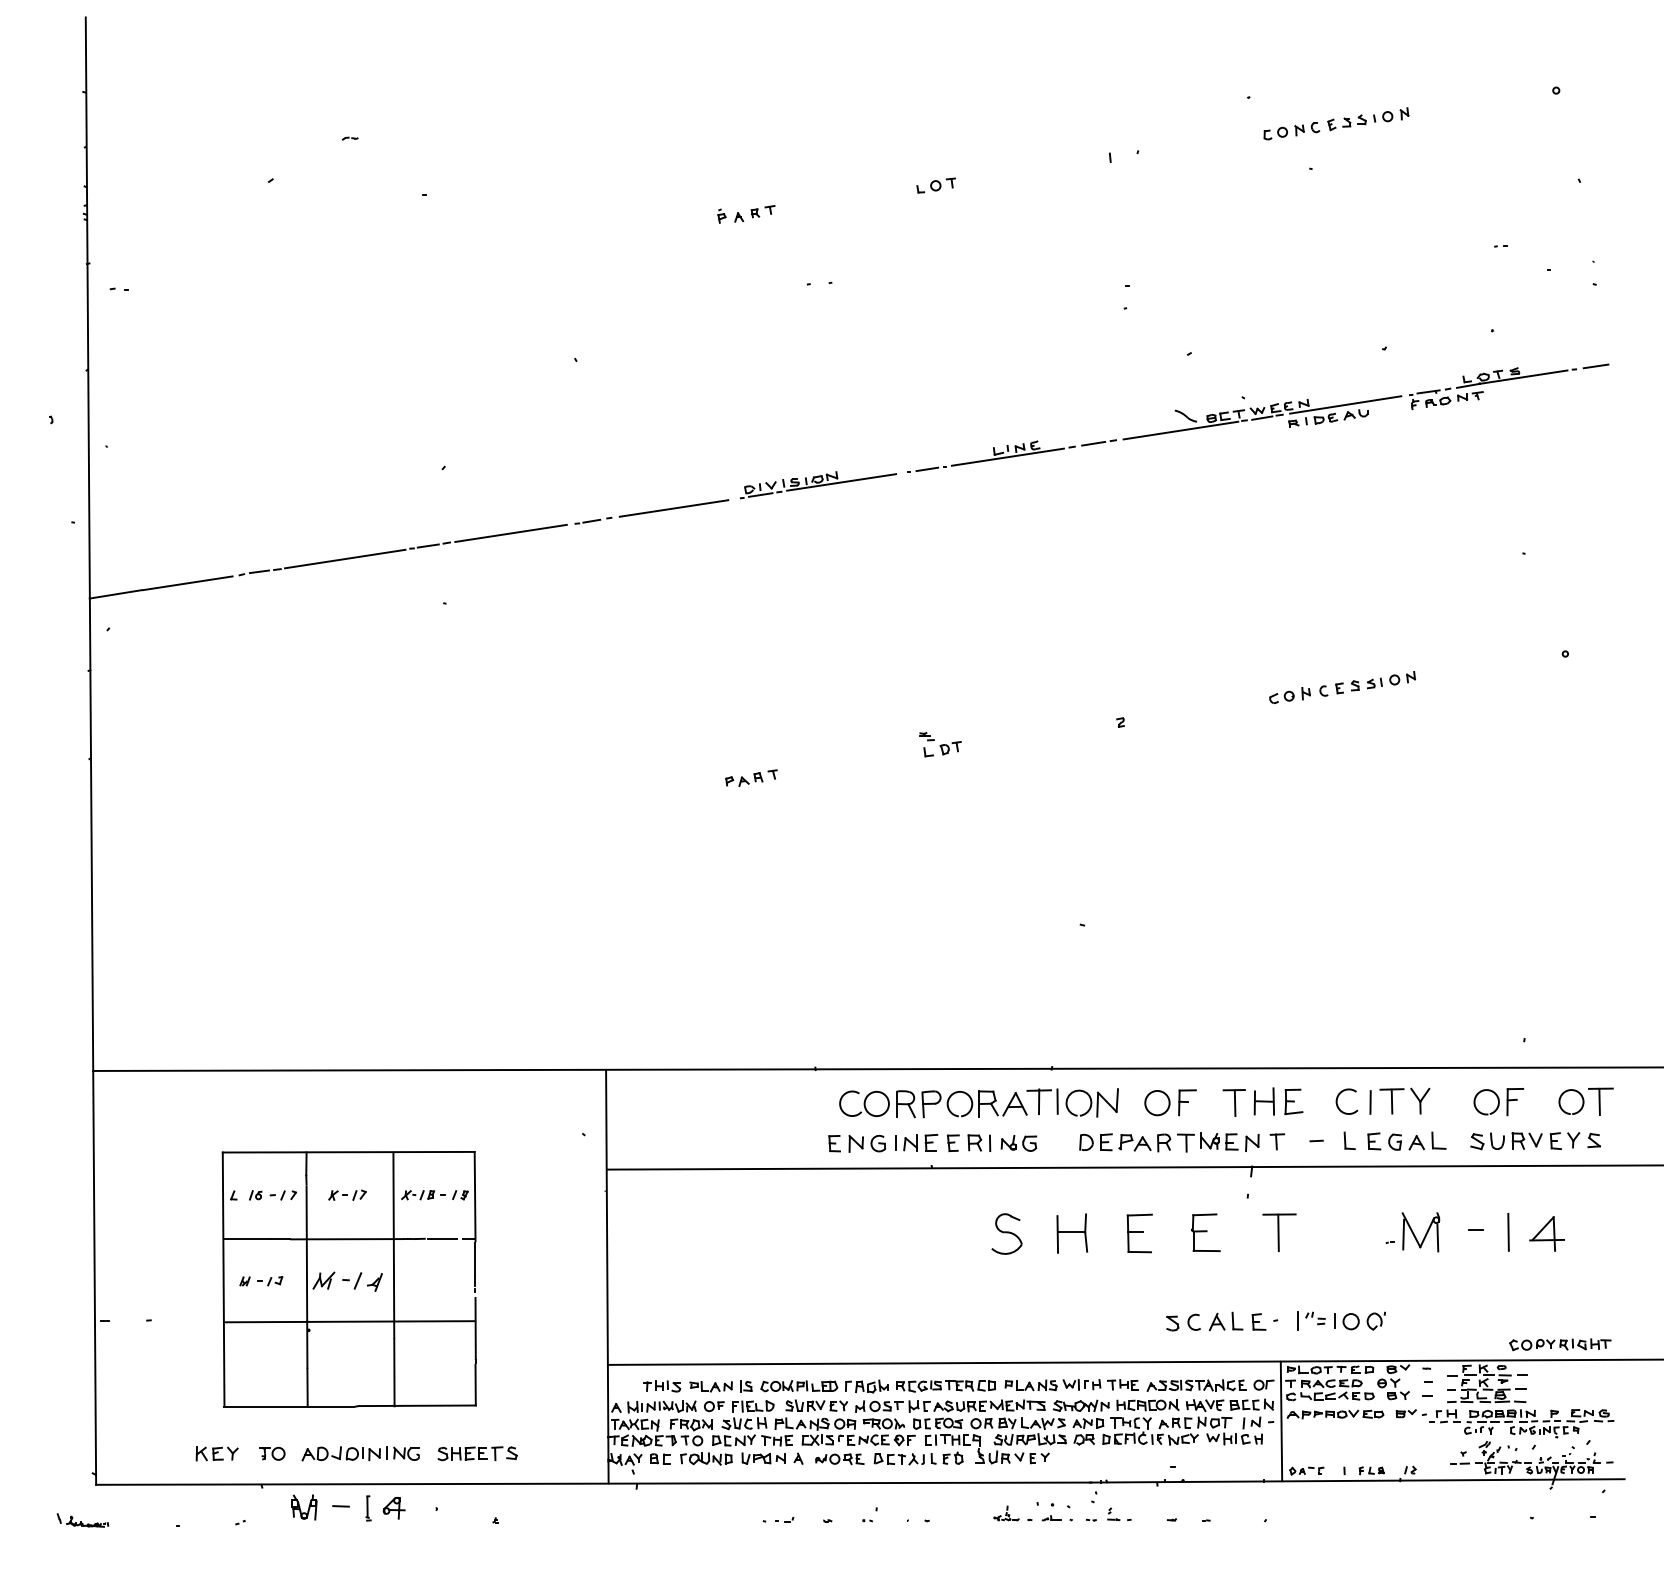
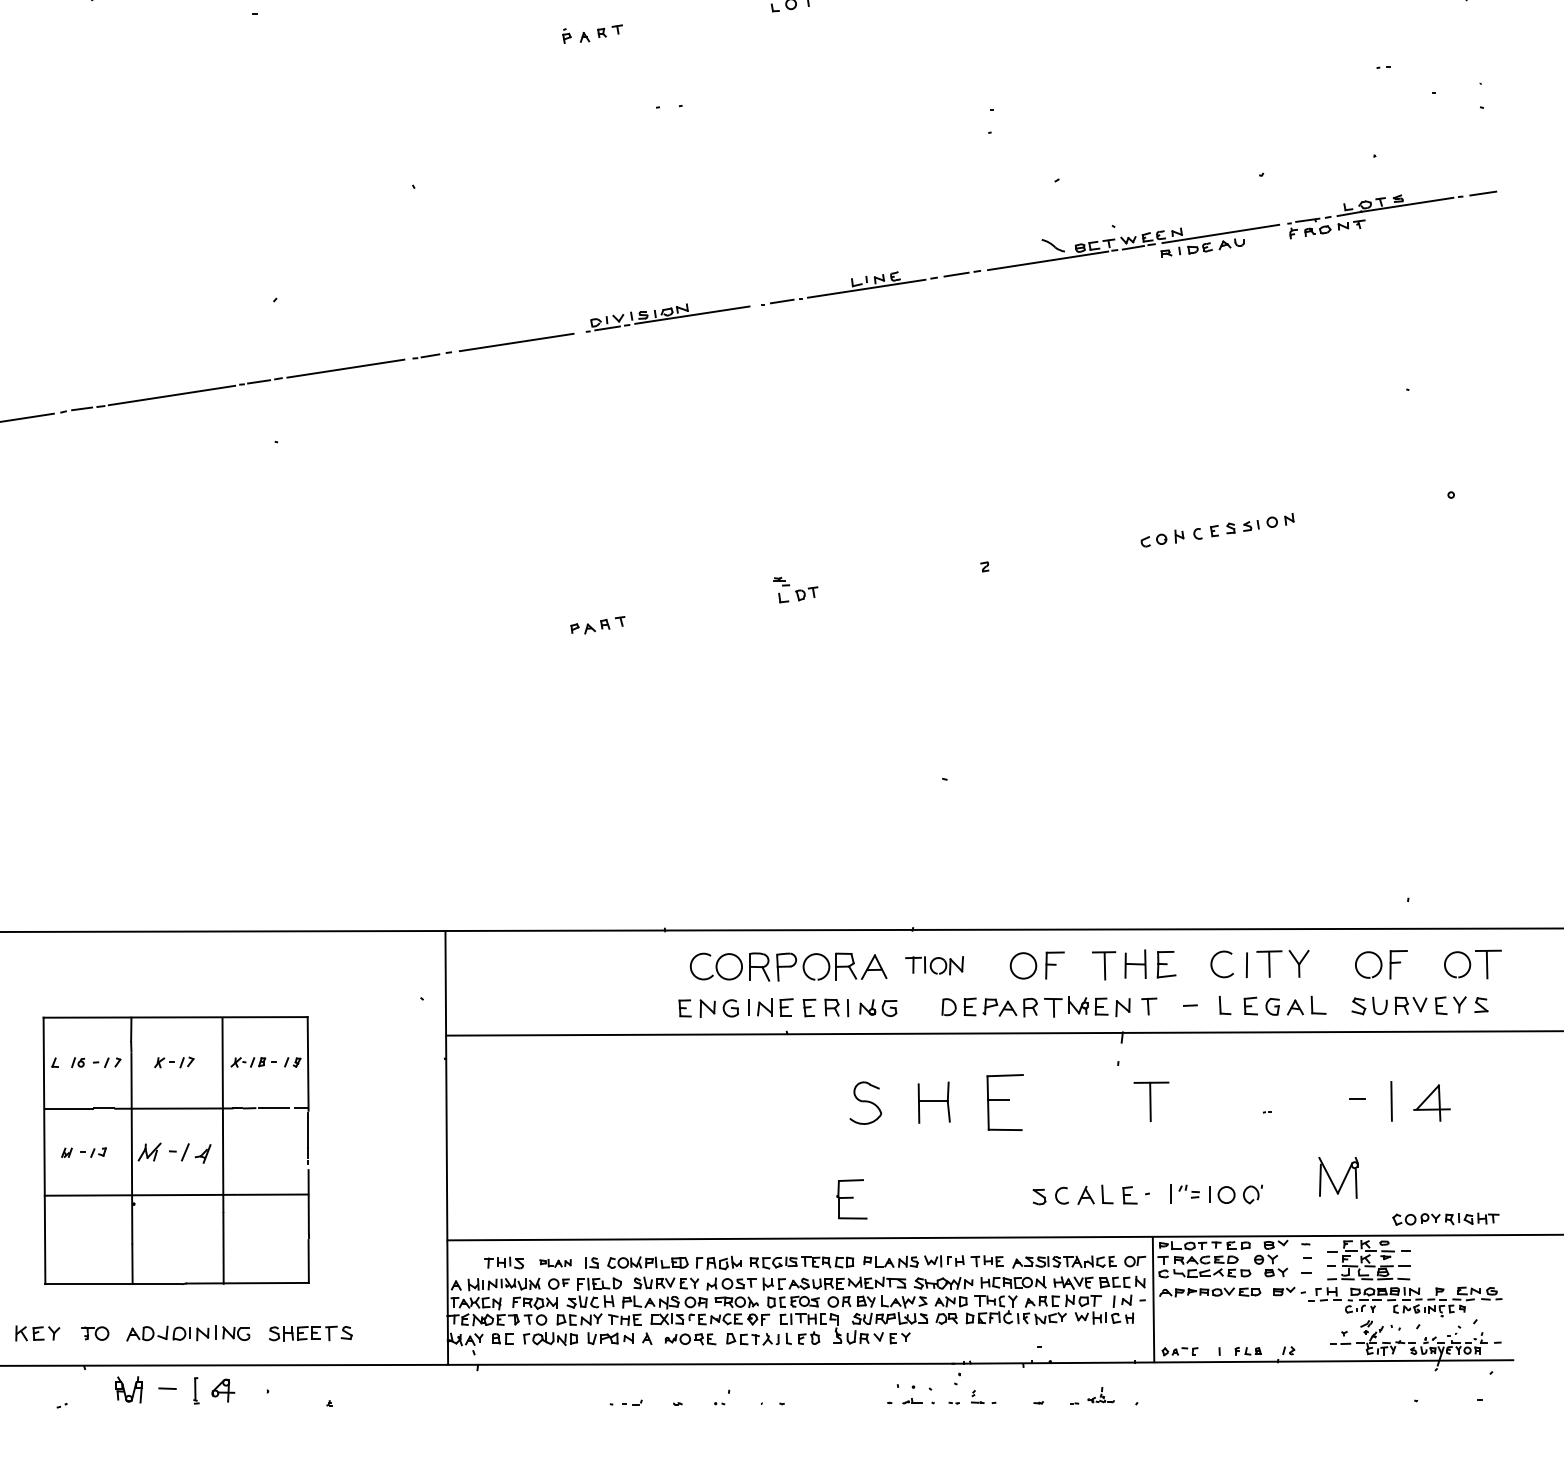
part: (1072, 1102) -> (934, 965), size x0.6
part: (1205, 1232) -> (851, 1199), moved
part: (1420, 1232) -> (1338, 1178), moved
part: (1139, 1233) -> (1004, 1102), size x1.4
part: (710, 1386) -> (554, 1263), size x0.7
part: (1006, 1513) -> (1101, 1395), moved

